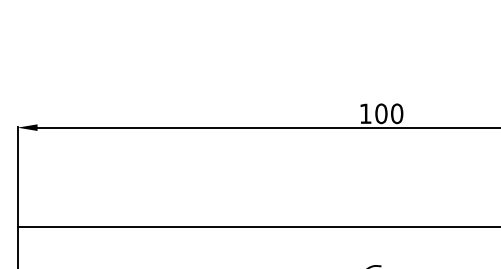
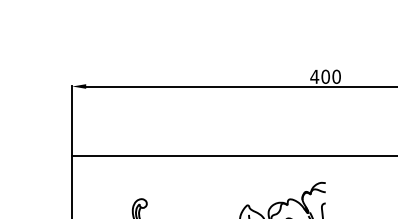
text: (365, 113) -> (314, 76), 100 -> 400

